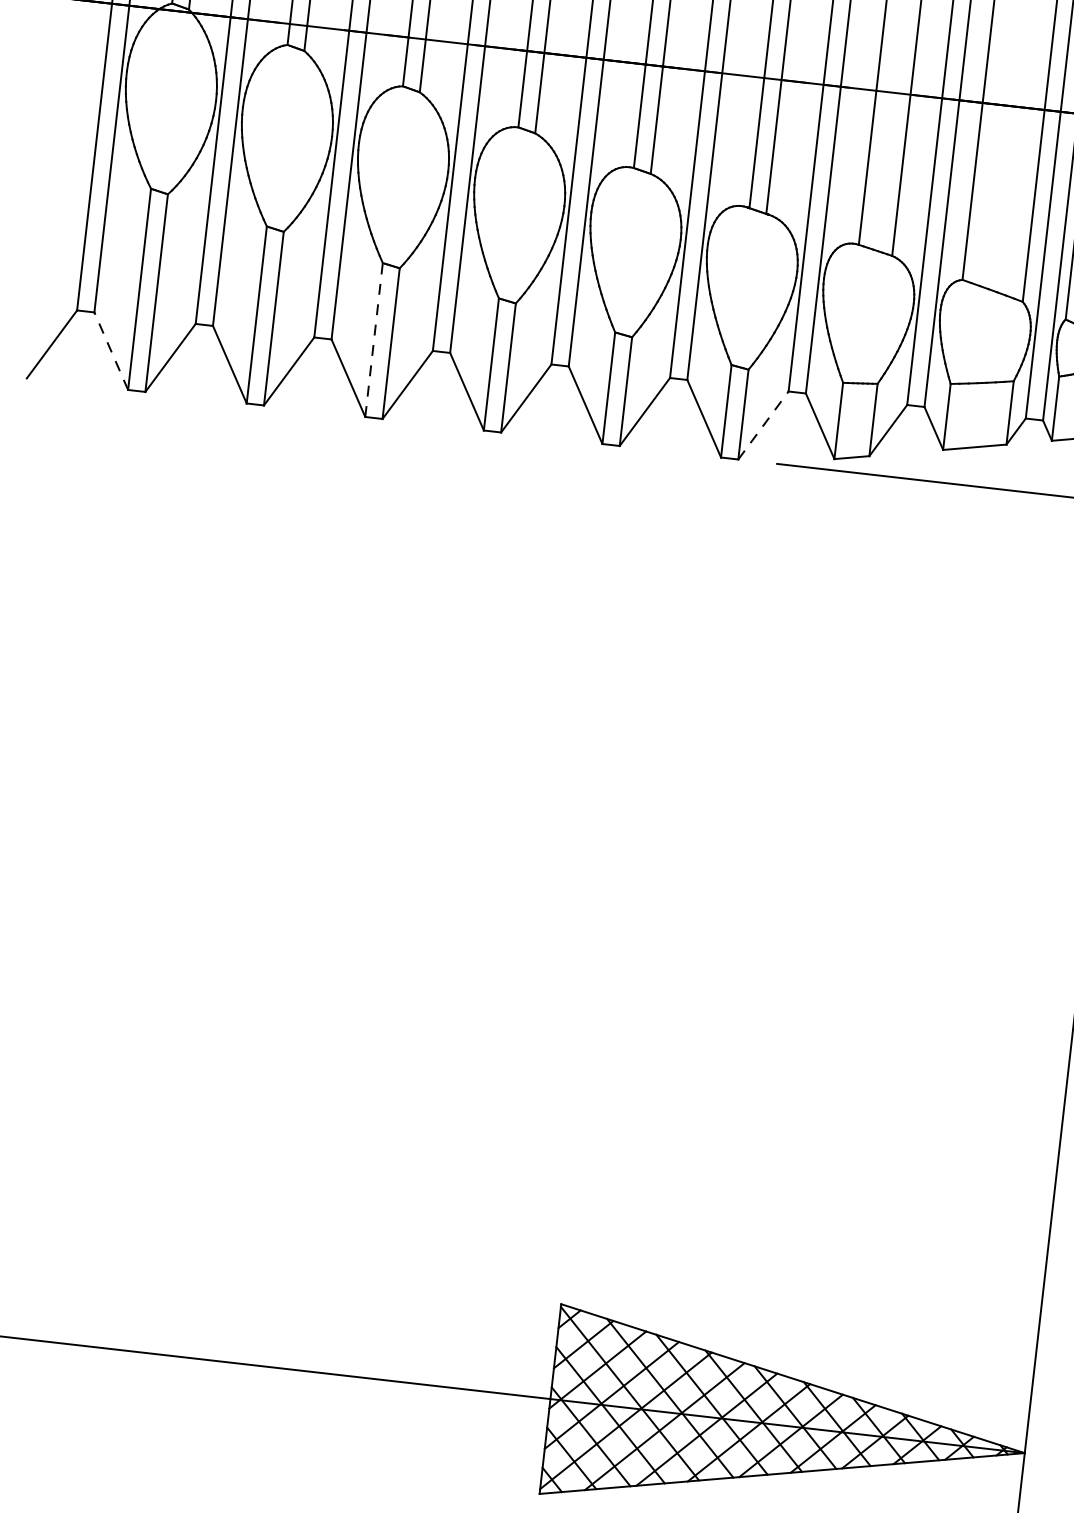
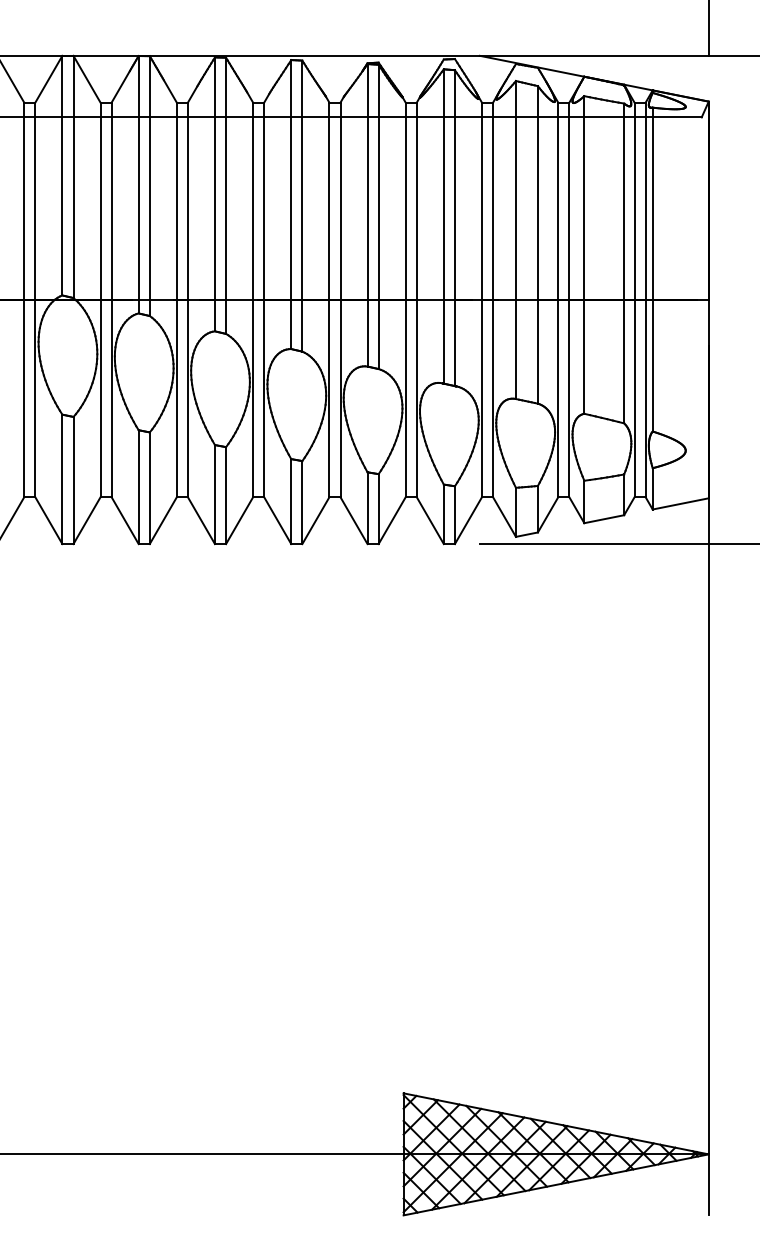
line: (373, 339) -> (214, 494), dashed -> solid
line: (110, 350) -> (48, 520), dashed -> solid
line: (763, 425) -> (468, 520), dashed -> solid

